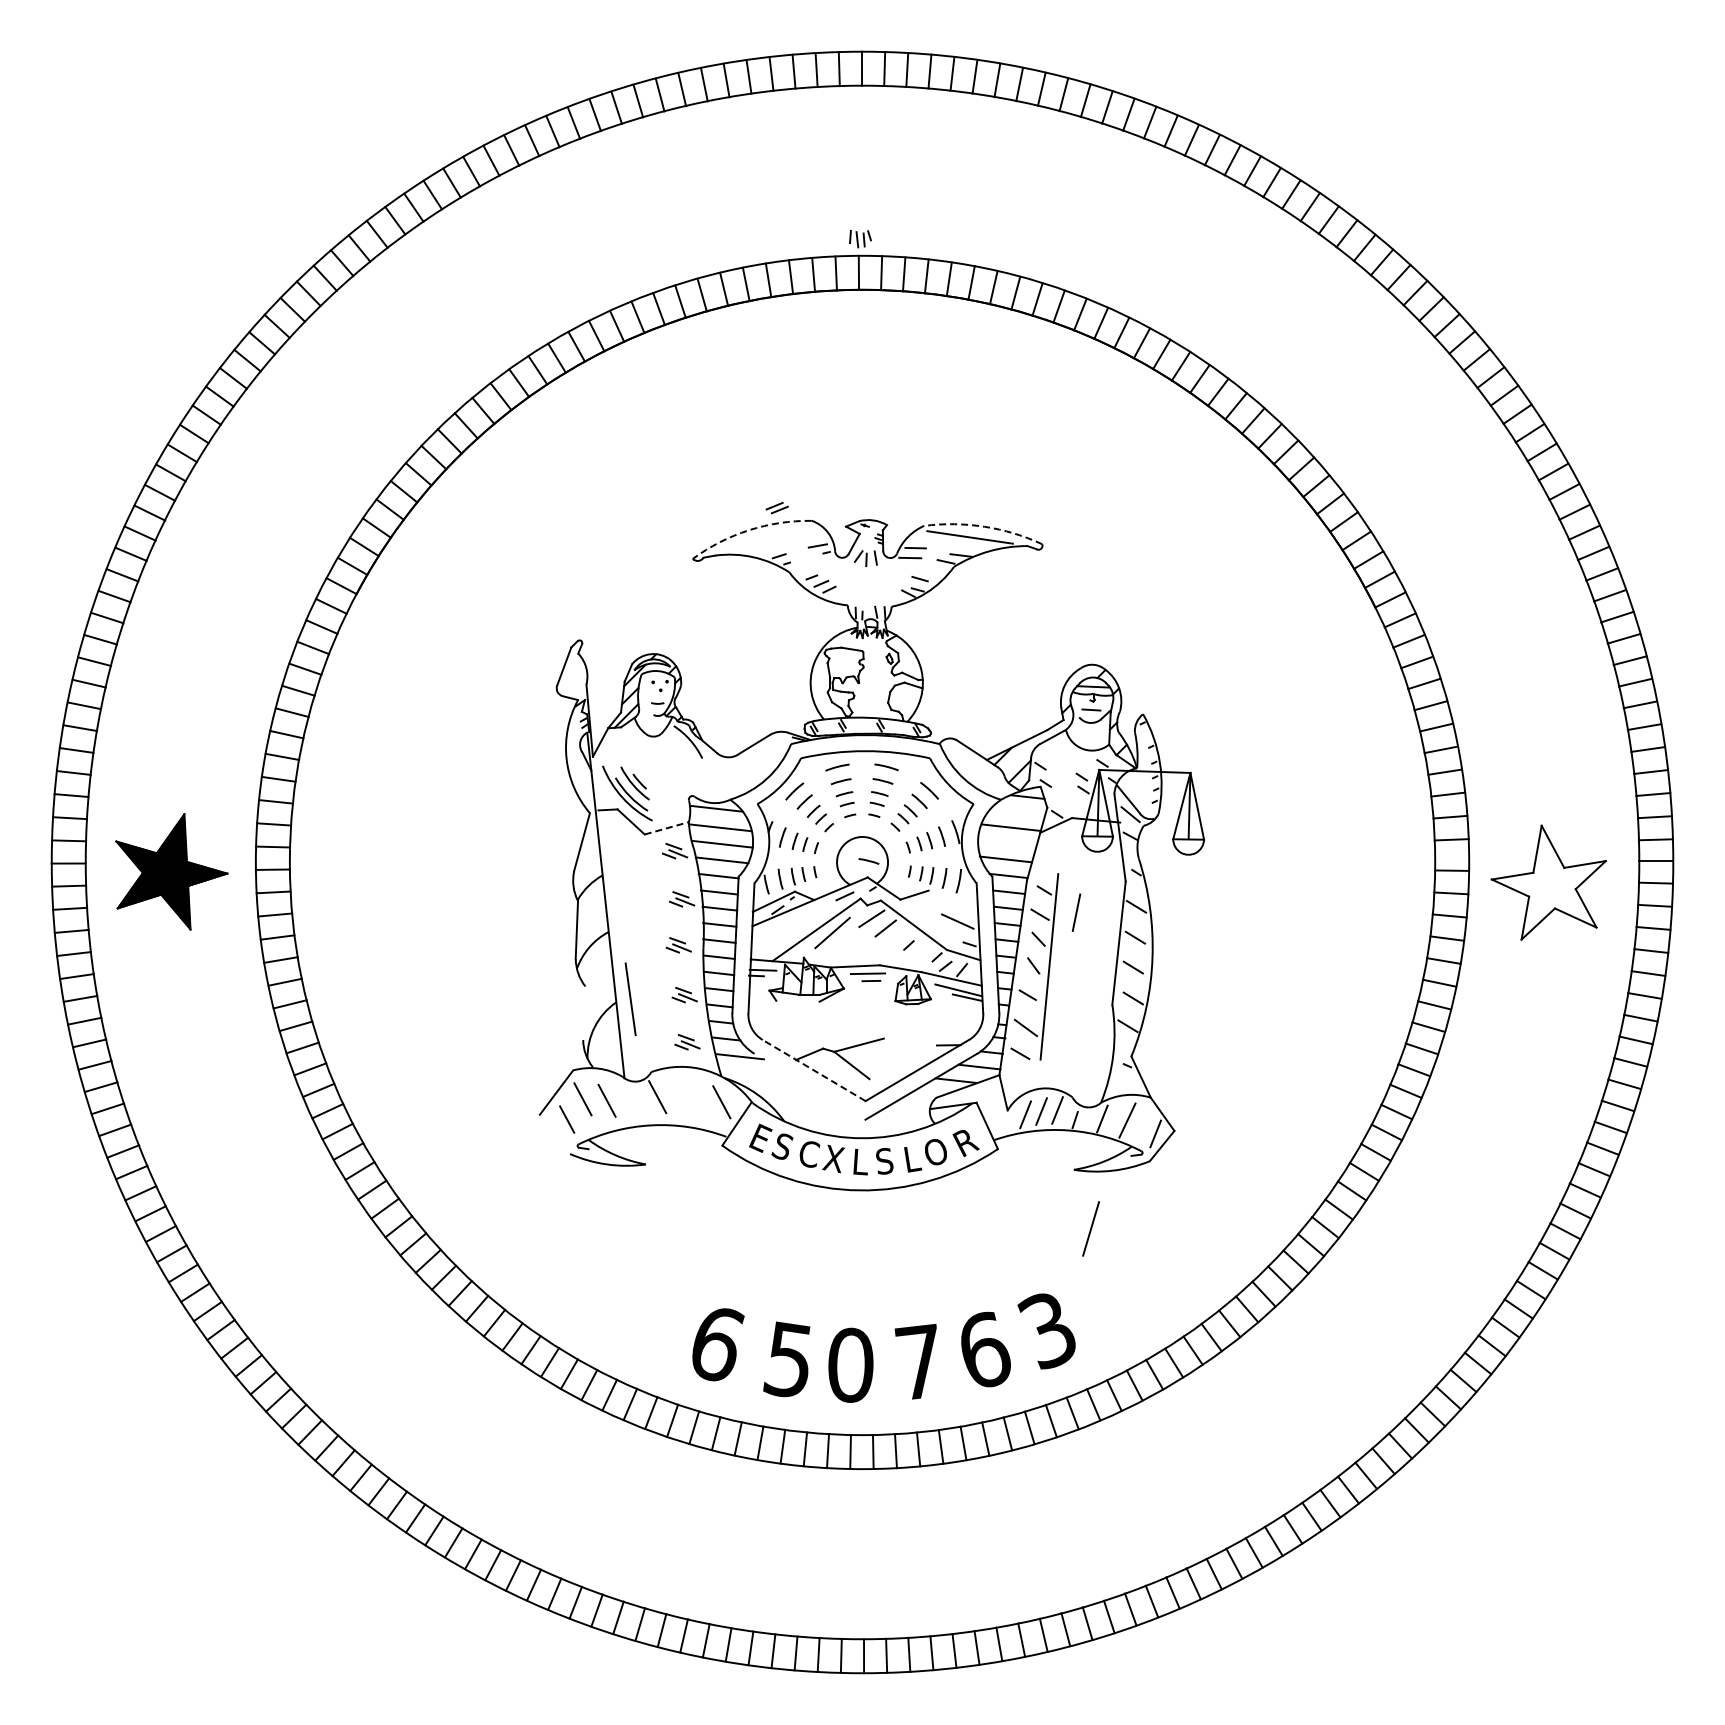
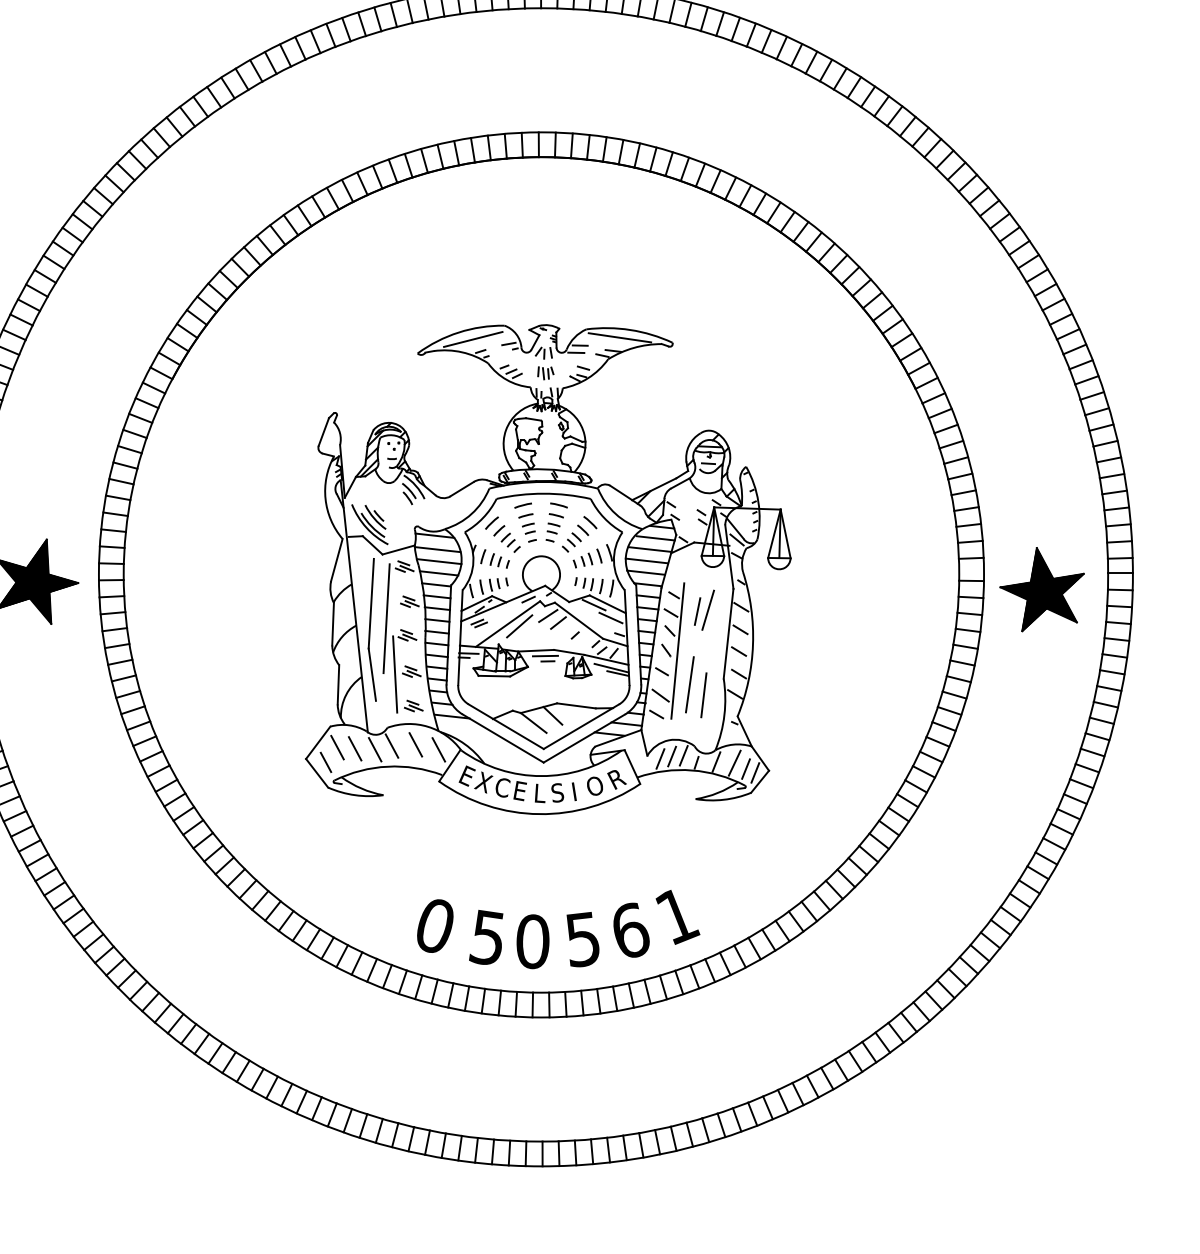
part: (860, 239) -> (545, 373), moved
part: (776, 508) -> (478, 623), moved
arc: (984, 526) -> (630, 329), dashed -> solid
arc: (749, 530) -> (459, 332), dashed -> solid
line: (768, 539) -> (472, 339), added
part: (681, 751) -> (409, 493), added
line: (1019, 812) -> (655, 538), added
line: (666, 828) -> (398, 550), dashed -> solid
line: (1007, 843) -> (647, 561), added
line: (868, 861) -> (545, 574), removed
hatch: (1548, 882) -> (1041, 589), added
line: (628, 901) -> (370, 603), added
line: (953, 902) -> (607, 604), added
line: (934, 903) -> (593, 604), added
line: (650, 922) -> (386, 618), added
line: (661, 998) -> (394, 674), added
line: (797, 1000) -> (494, 675), added
line: (1065, 1012) -> (689, 684), added
line: (584, 1013) -> (338, 685), added
line: (1084, 1027) -> (703, 695), added
line: (909, 1041) -> (575, 705), added
line: (878, 1055) -> (553, 715), added
line: (814, 1070) -> (506, 726), dashed -> solid
line: (809, 1086) -> (502, 738), added
line: (689, 1095) -> (415, 744), added
line: (634, 1102) -> (375, 750), added
line: (1142, 1128) -> (745, 768), added
line: (554, 1134) -> (316, 773), added
text: (783, 1147) -> (483, 782), S -> X
text: (833, 1158) -> (520, 790), X -> E
text: (916, 1169) -> (580, 798), L -> I
line: (1090, 1228) -> (707, 609), moved
text: (1048, 1331) -> (677, 917), 3 -> 1
text: (718, 1344) -> (436, 926), 6 -> 0
text: (917, 1361) -> (581, 938), 7 -> 5

